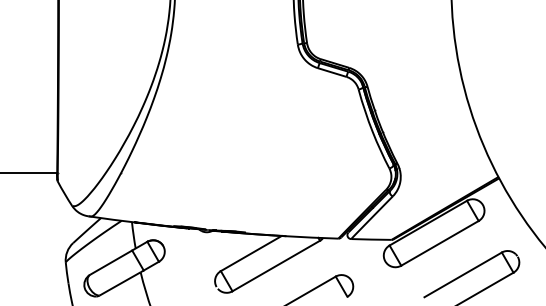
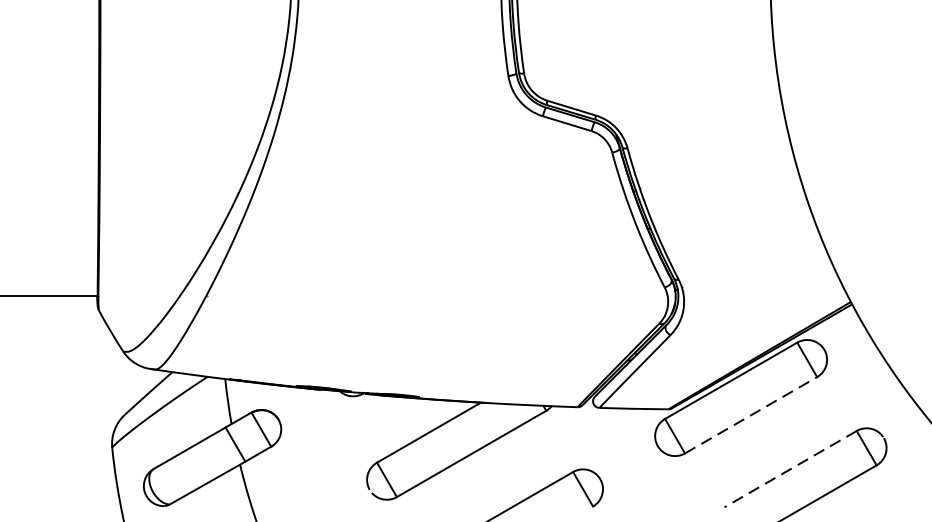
line: (439, 243) -> (750, 415), solid -> dashed
line: (463, 274) -> (791, 468), solid -> dashed

